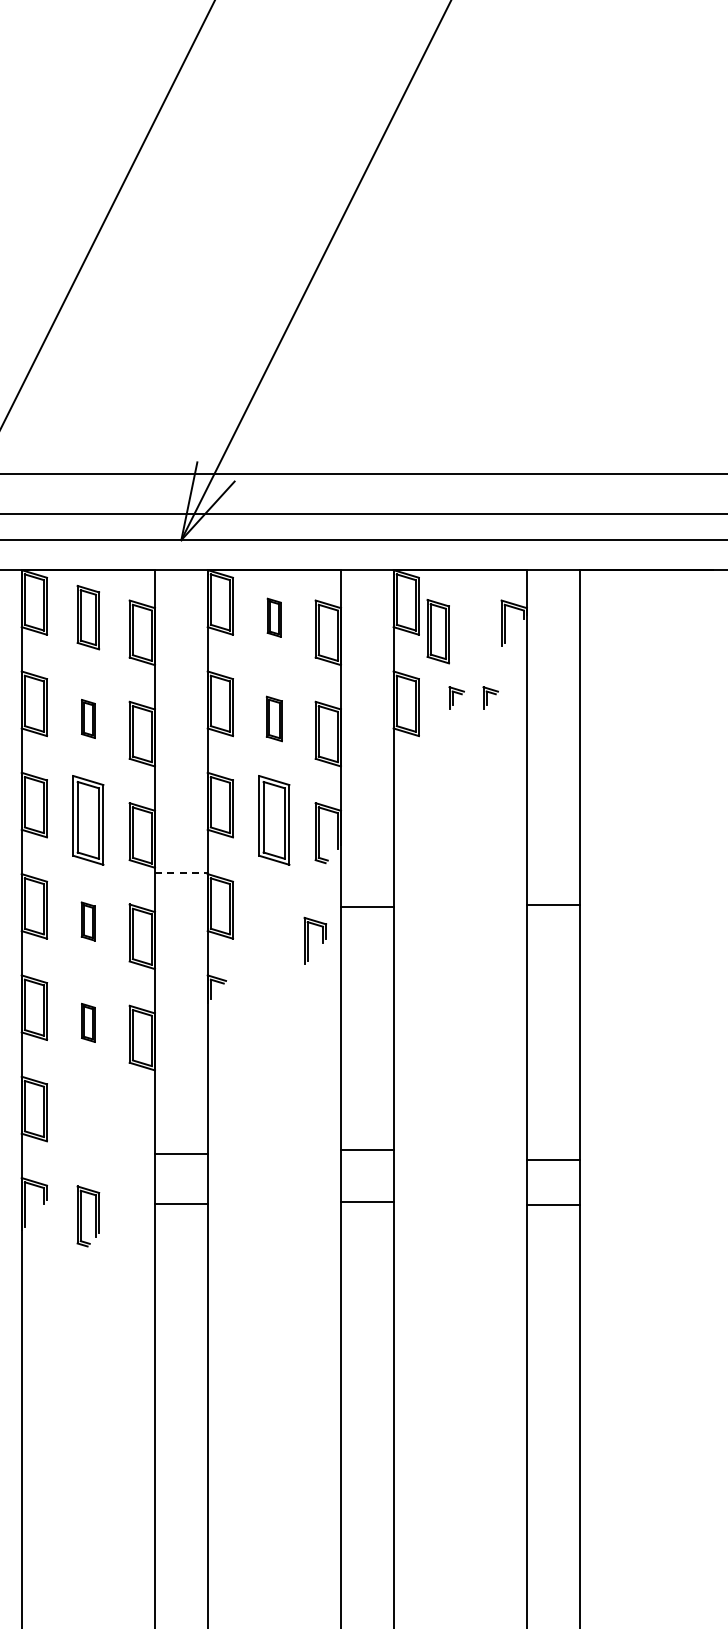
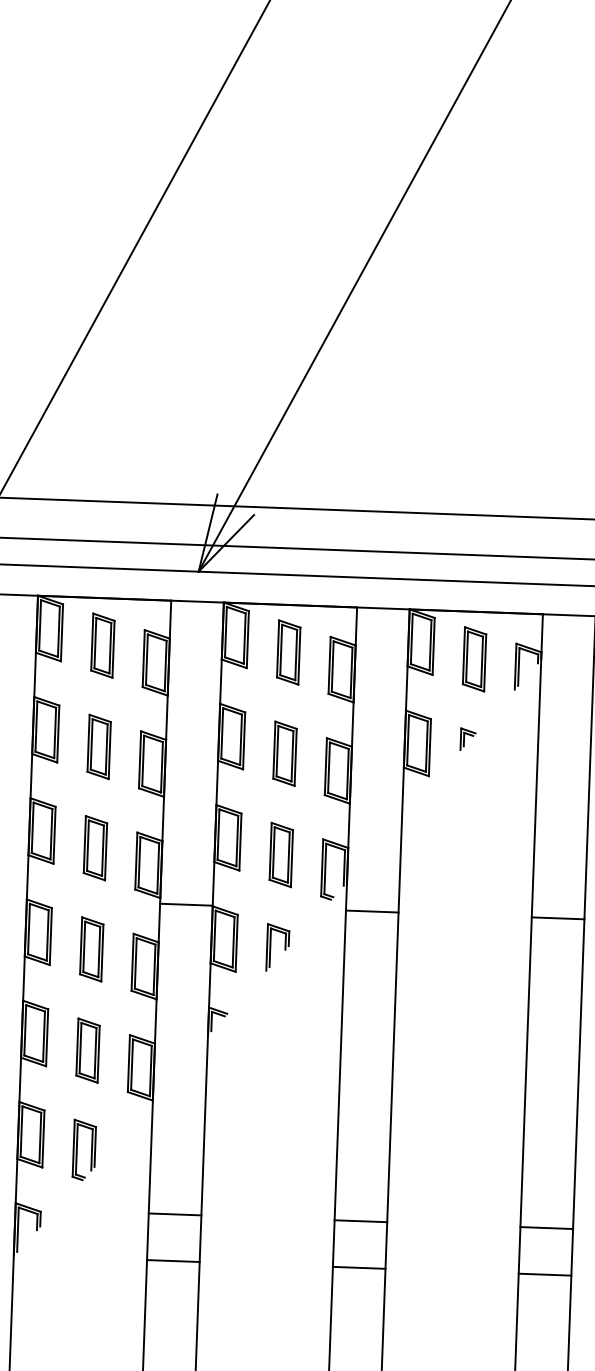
part: (273, 617) -> (287, 652), size x1.67
part: (437, 631) -> (473, 659), moved
part: (490, 697) -> (501, 740), removed
part: (88, 718) -> (99, 746), size x1.67
part: (274, 718) -> (285, 753), size x1.43
part: (88, 819) -> (95, 847), size x0.71
part: (274, 819) -> (281, 854), size x0.71
line: (181, 873) -> (186, 904), dashed -> solid
line: (552, 905) -> (557, 918), moved
line: (367, 907) -> (372, 911), moved
part: (87, 921) -> (90, 949), size x1.67
part: (314, 940) -> (277, 947), moved
part: (88, 1022) -> (88, 1050), size x1.67
line: (367, 1150) -> (361, 1221), moved
line: (181, 1154) -> (175, 1214), moved
line: (552, 1160) -> (545, 1228), moved
line: (367, 1202) -> (359, 1268), moved
line: (181, 1204) -> (173, 1261), moved
line: (552, 1205) -> (544, 1275), moved
part: (81, 1216) -> (77, 1149), moved

